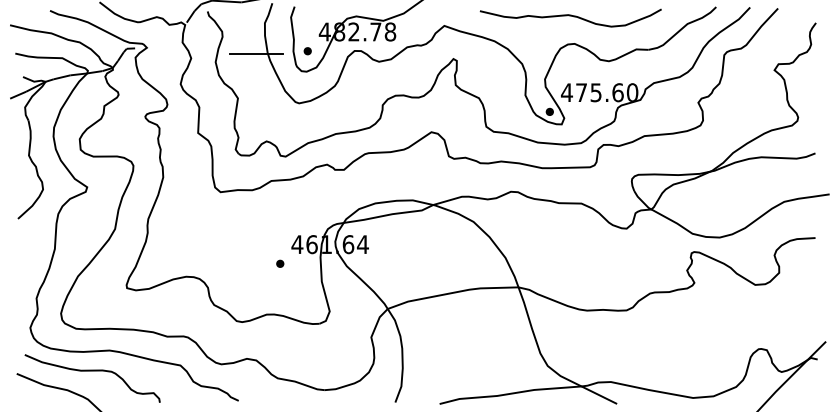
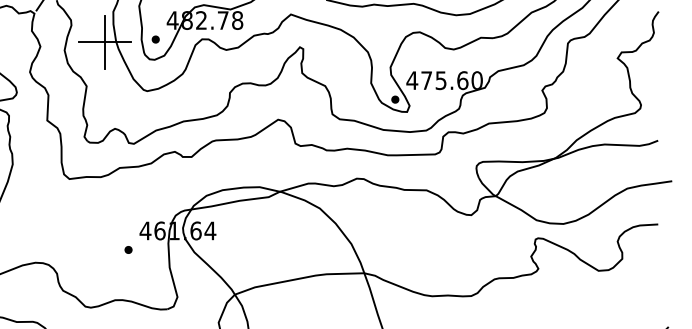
line: (256, 53) -> (105, 41), added

